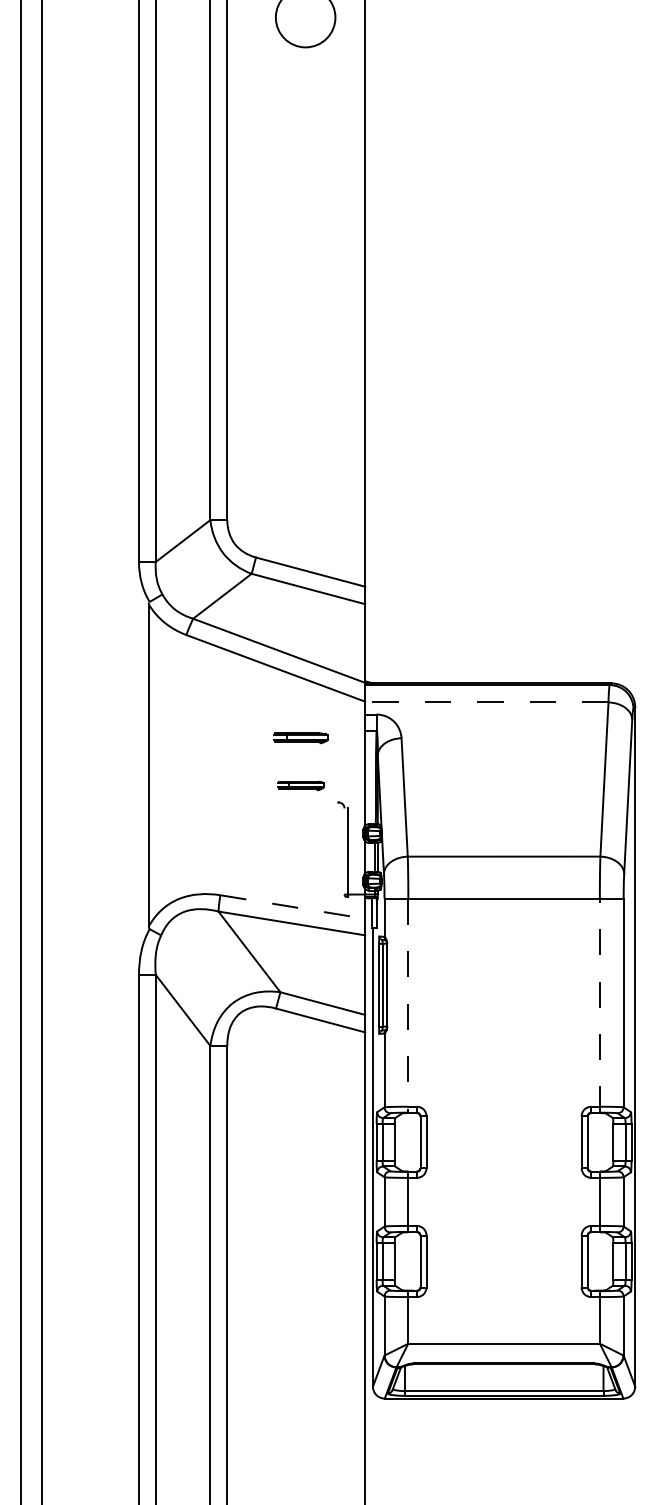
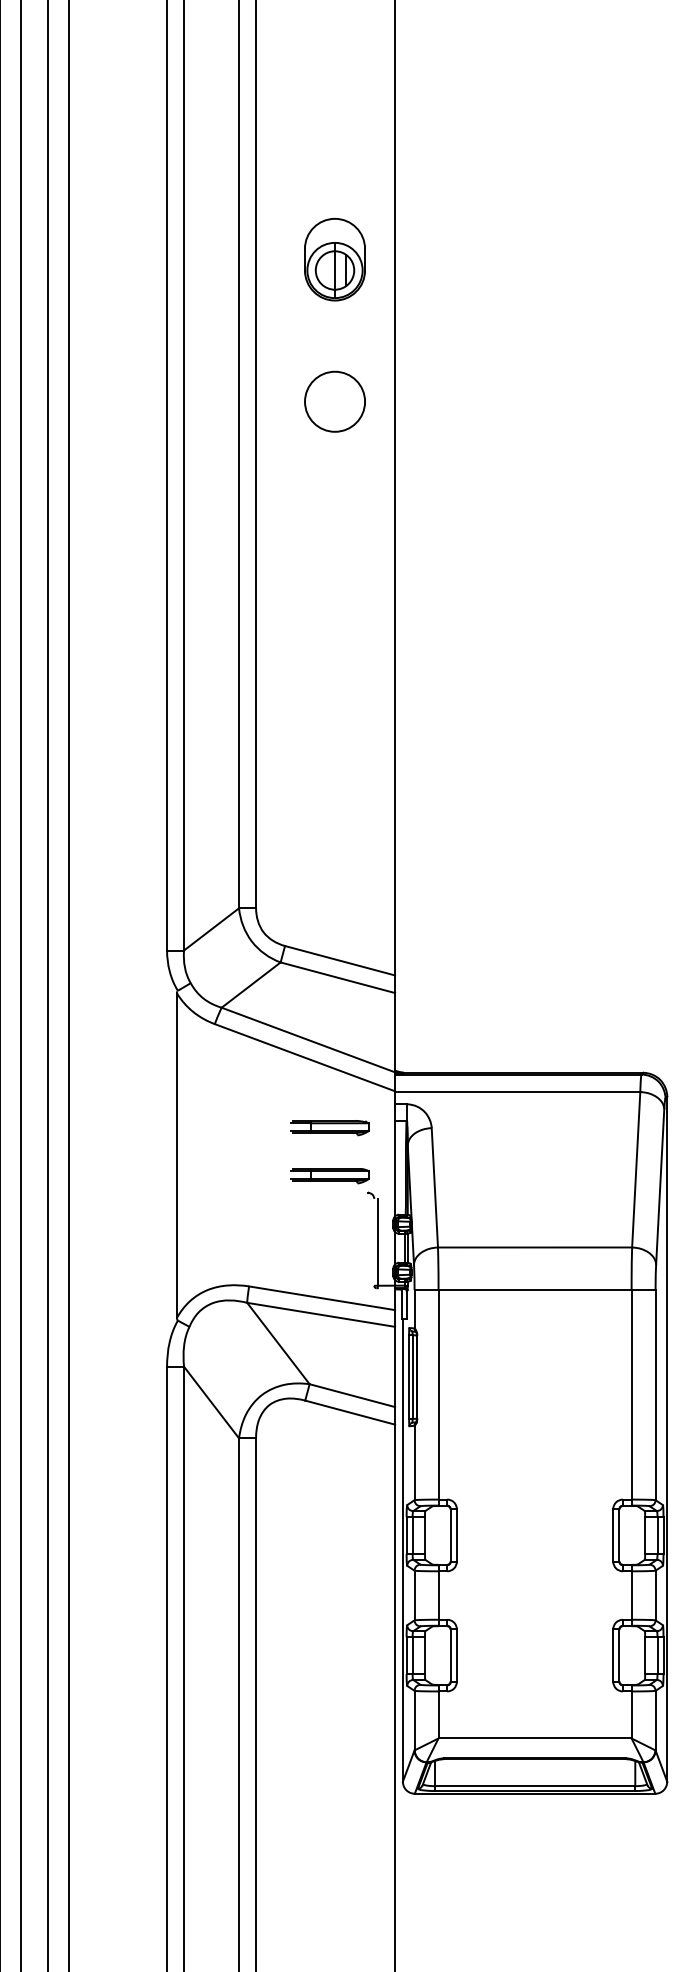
line: (486, 702) -> (517, 1092), dashed -> solid
part: (300, 738) -> (329, 1128), size x1.43
part: (300, 786) -> (329, 1176), size x1.67
line: (293, 907) -> (322, 1298), dashed -> solid
line: (408, 1005) -> (438, 1397), dashed -> solid
line: (599, 1005) -> (631, 1397), dashed -> solid

